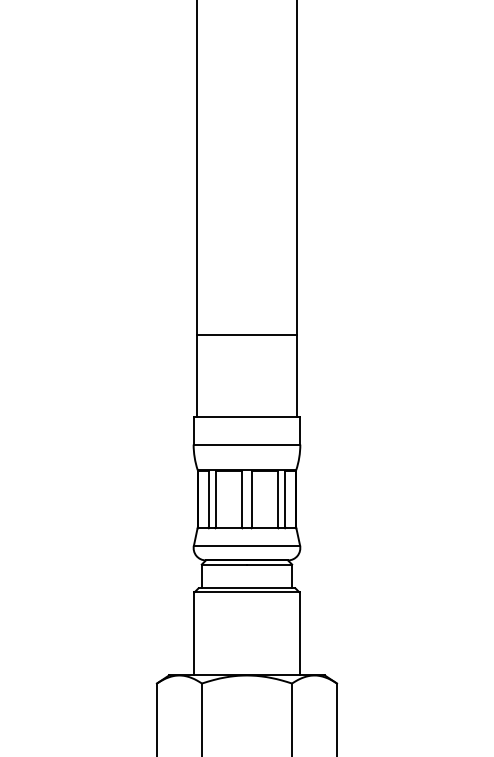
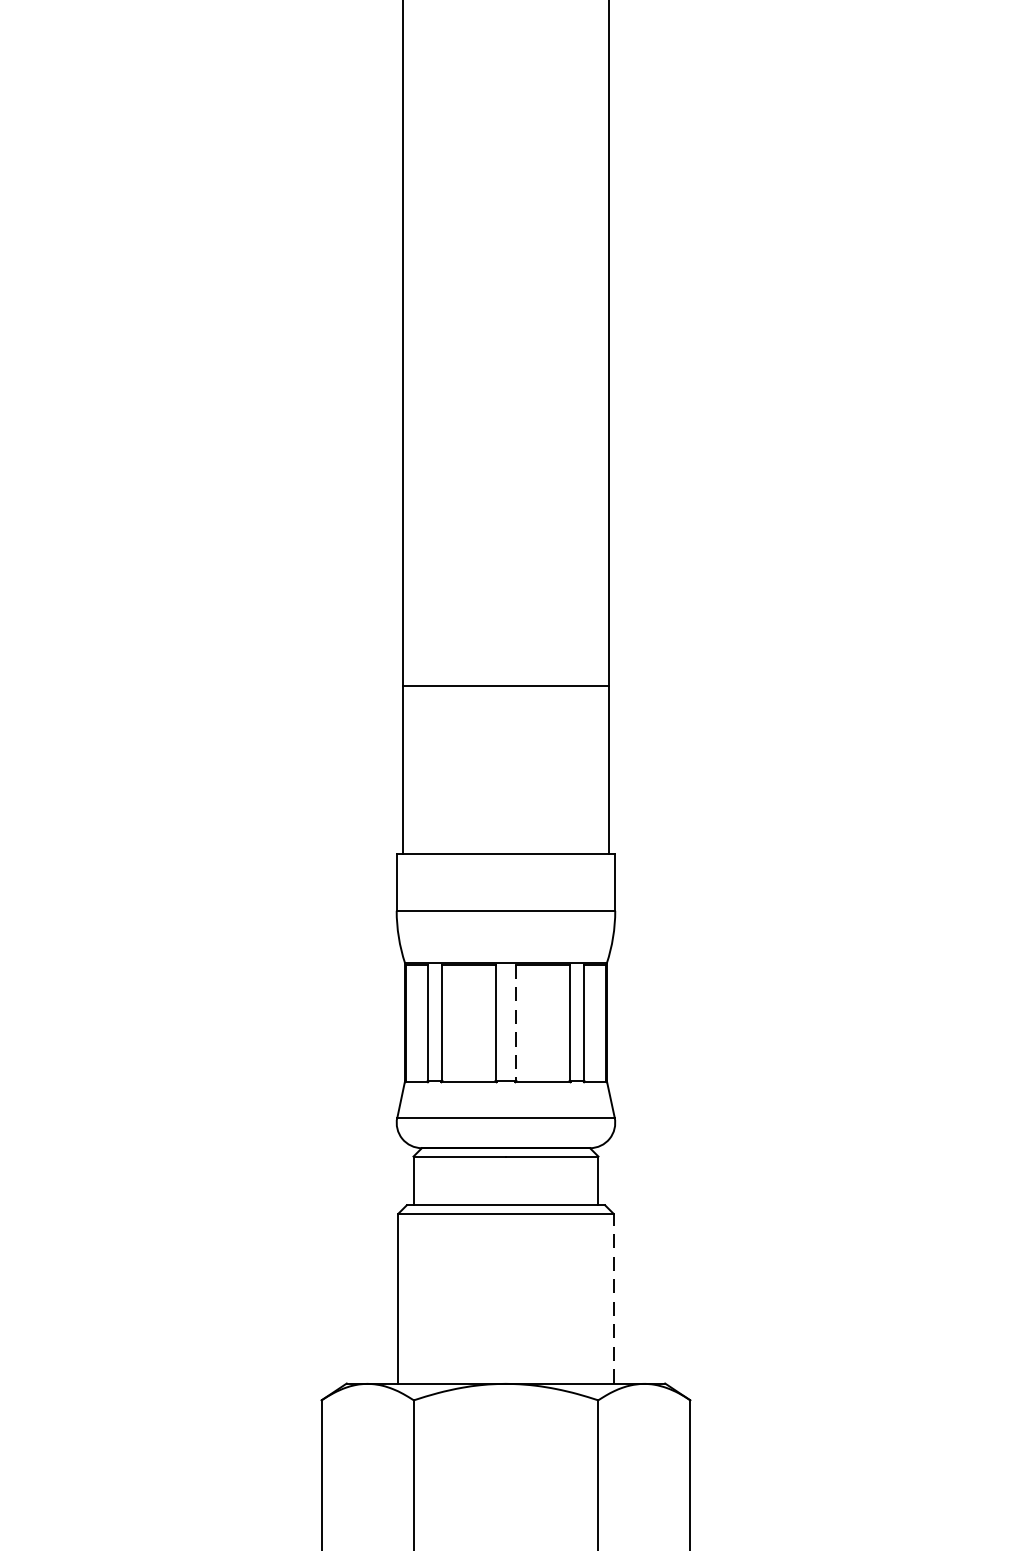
line: (252, 499) -> (517, 1023), solid -> dashed
line: (299, 633) -> (613, 1297), solid -> dashed

